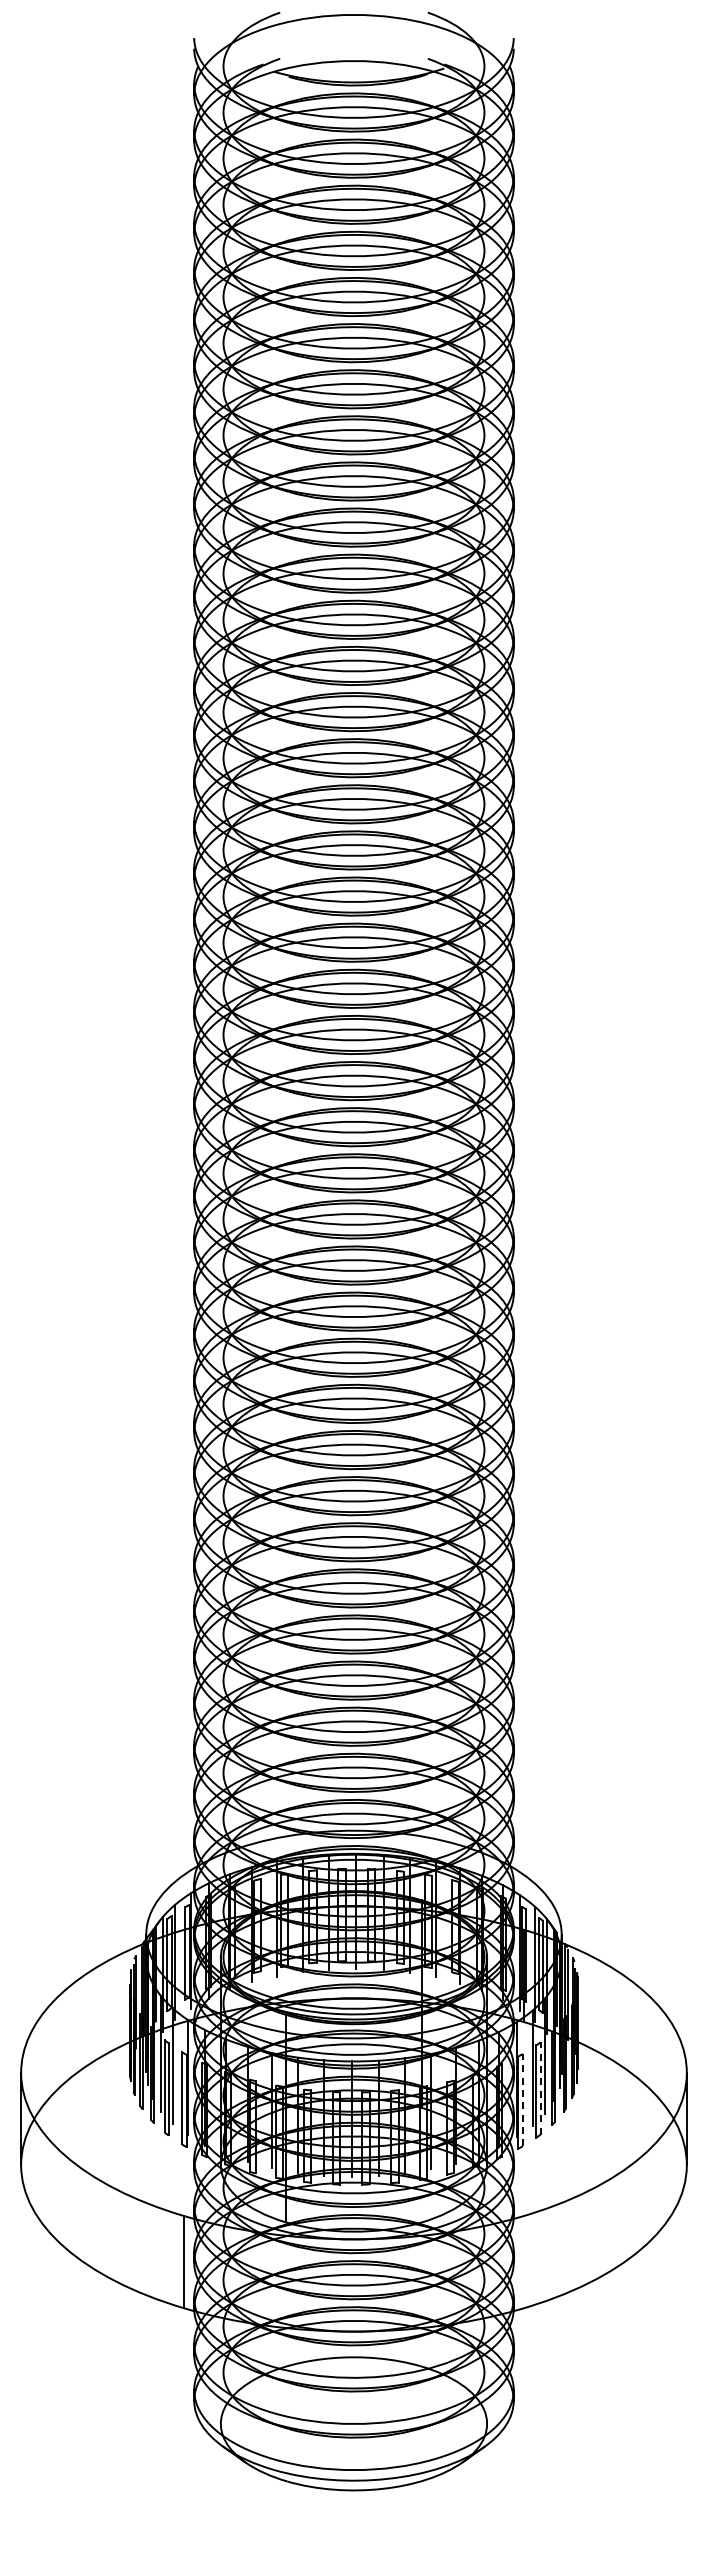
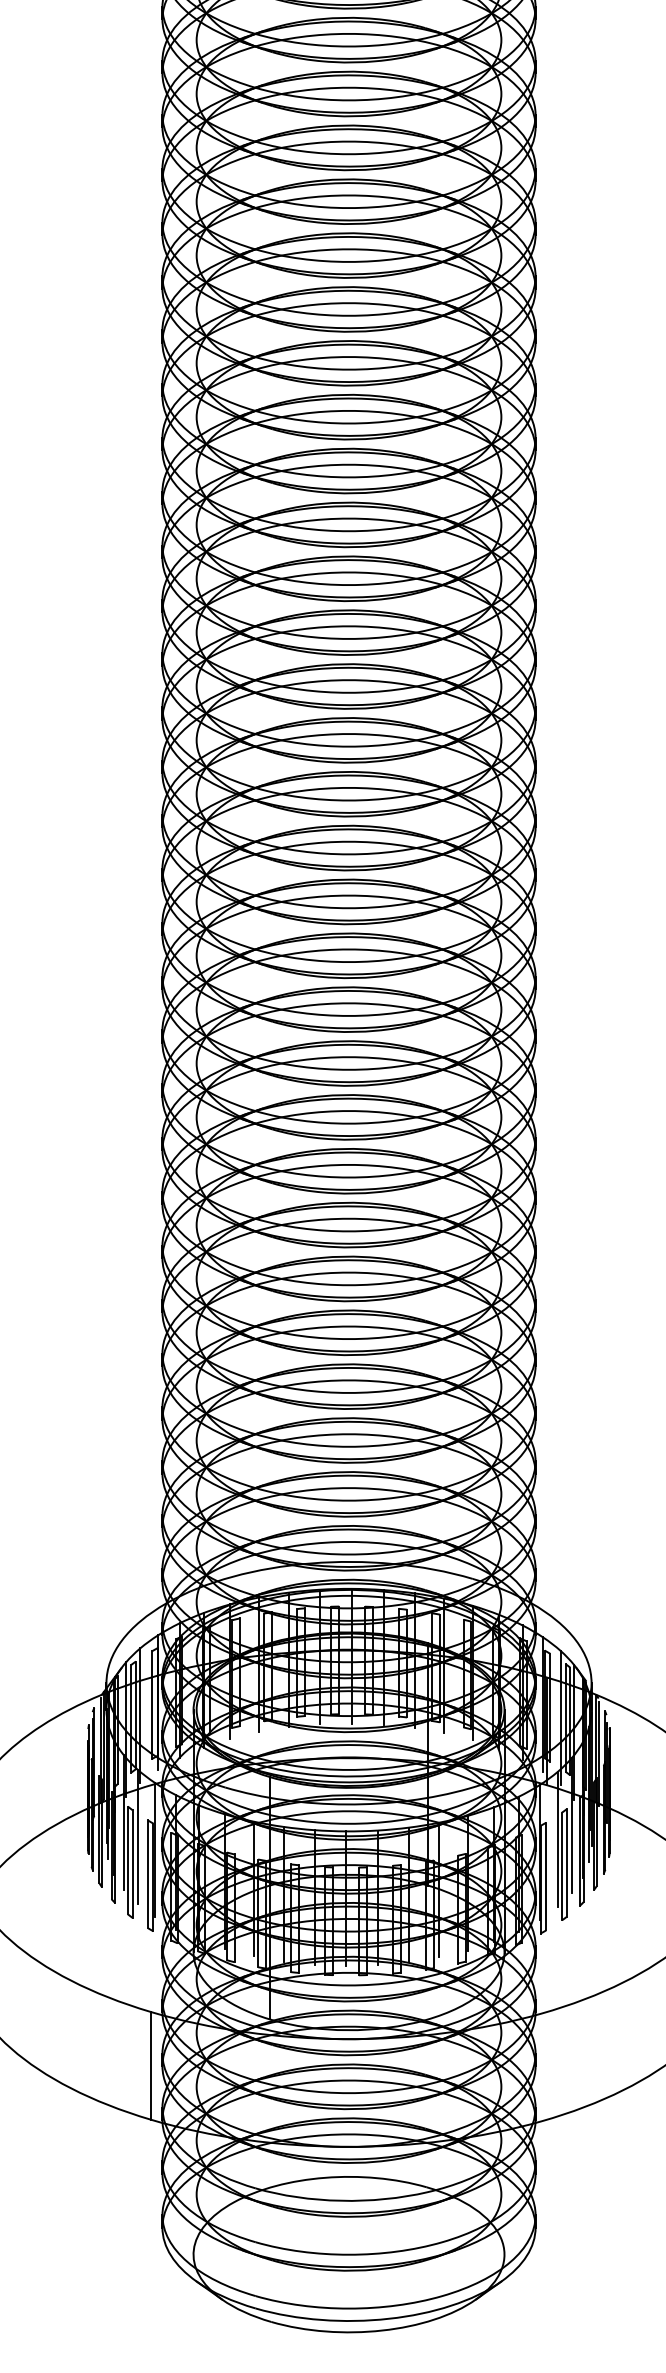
line: (540, 2088) -> (566, 1862), dashed -> solid
line: (522, 2099) -> (545, 1875), dashed -> solid

